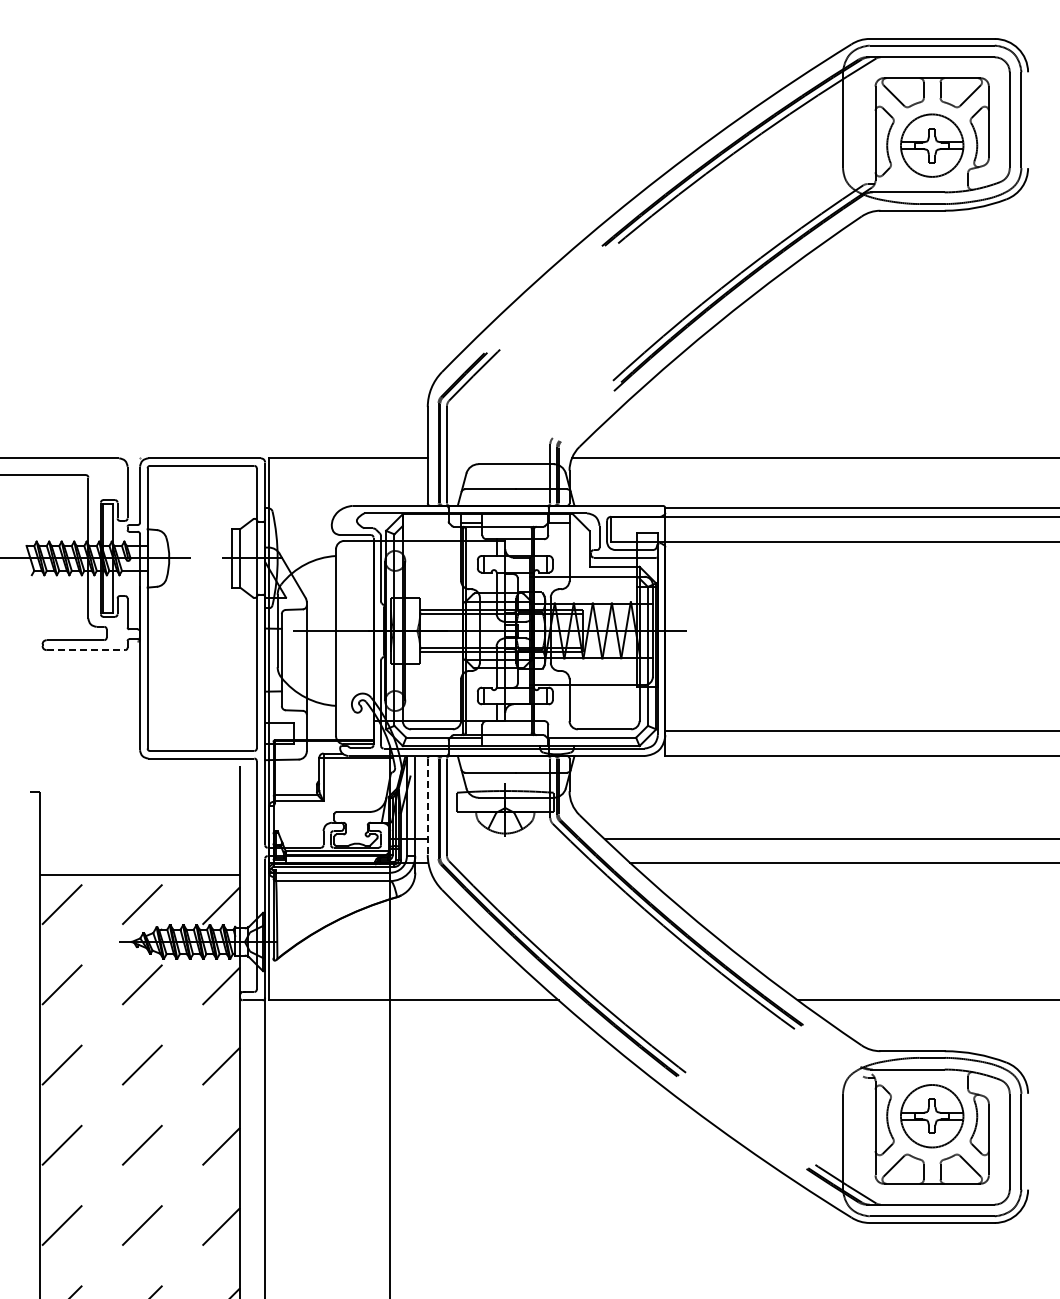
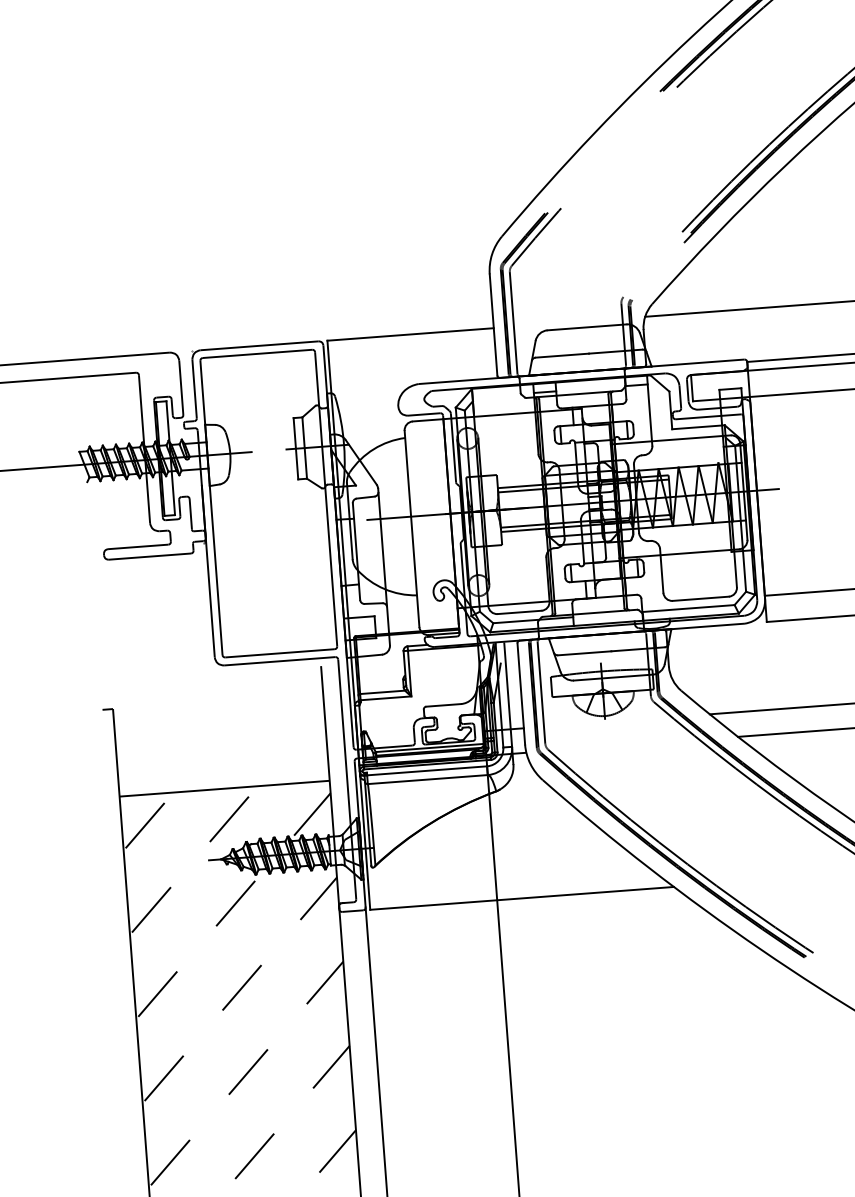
line: (86, 650) -> (150, 556), dashed -> solid
line: (427, 807) -> (521, 694), dashed -> solid

